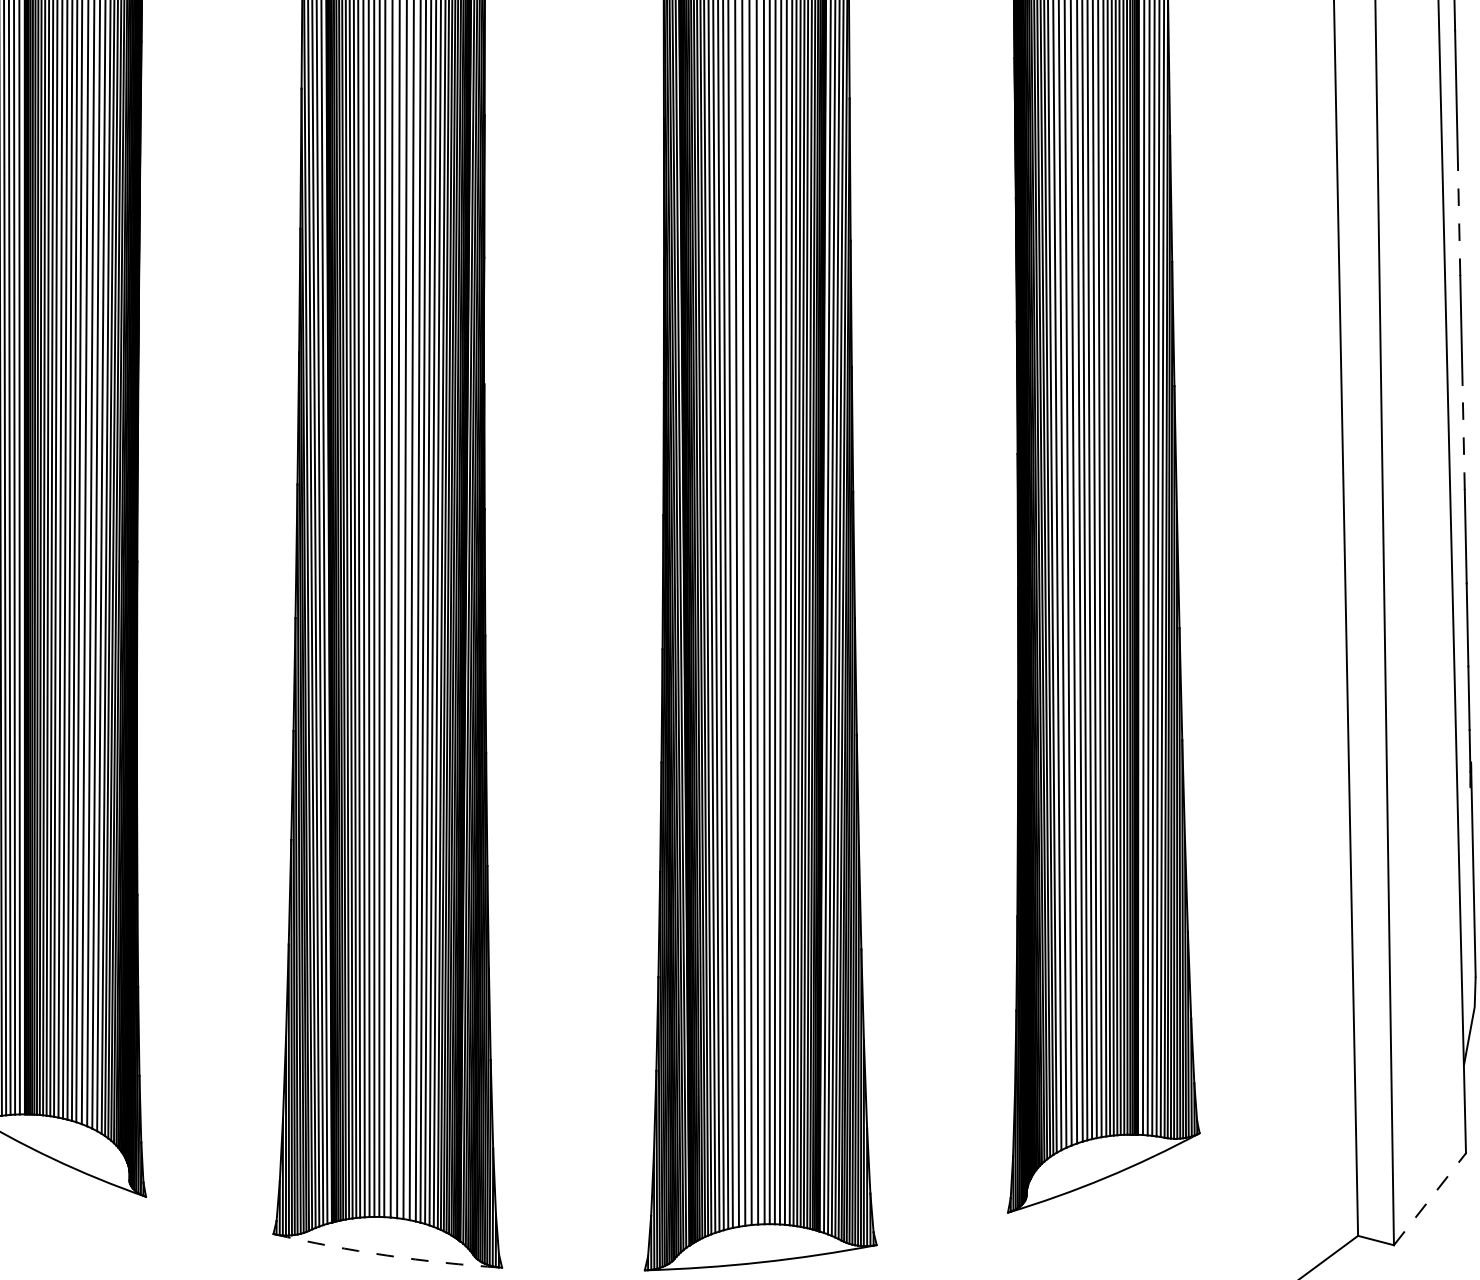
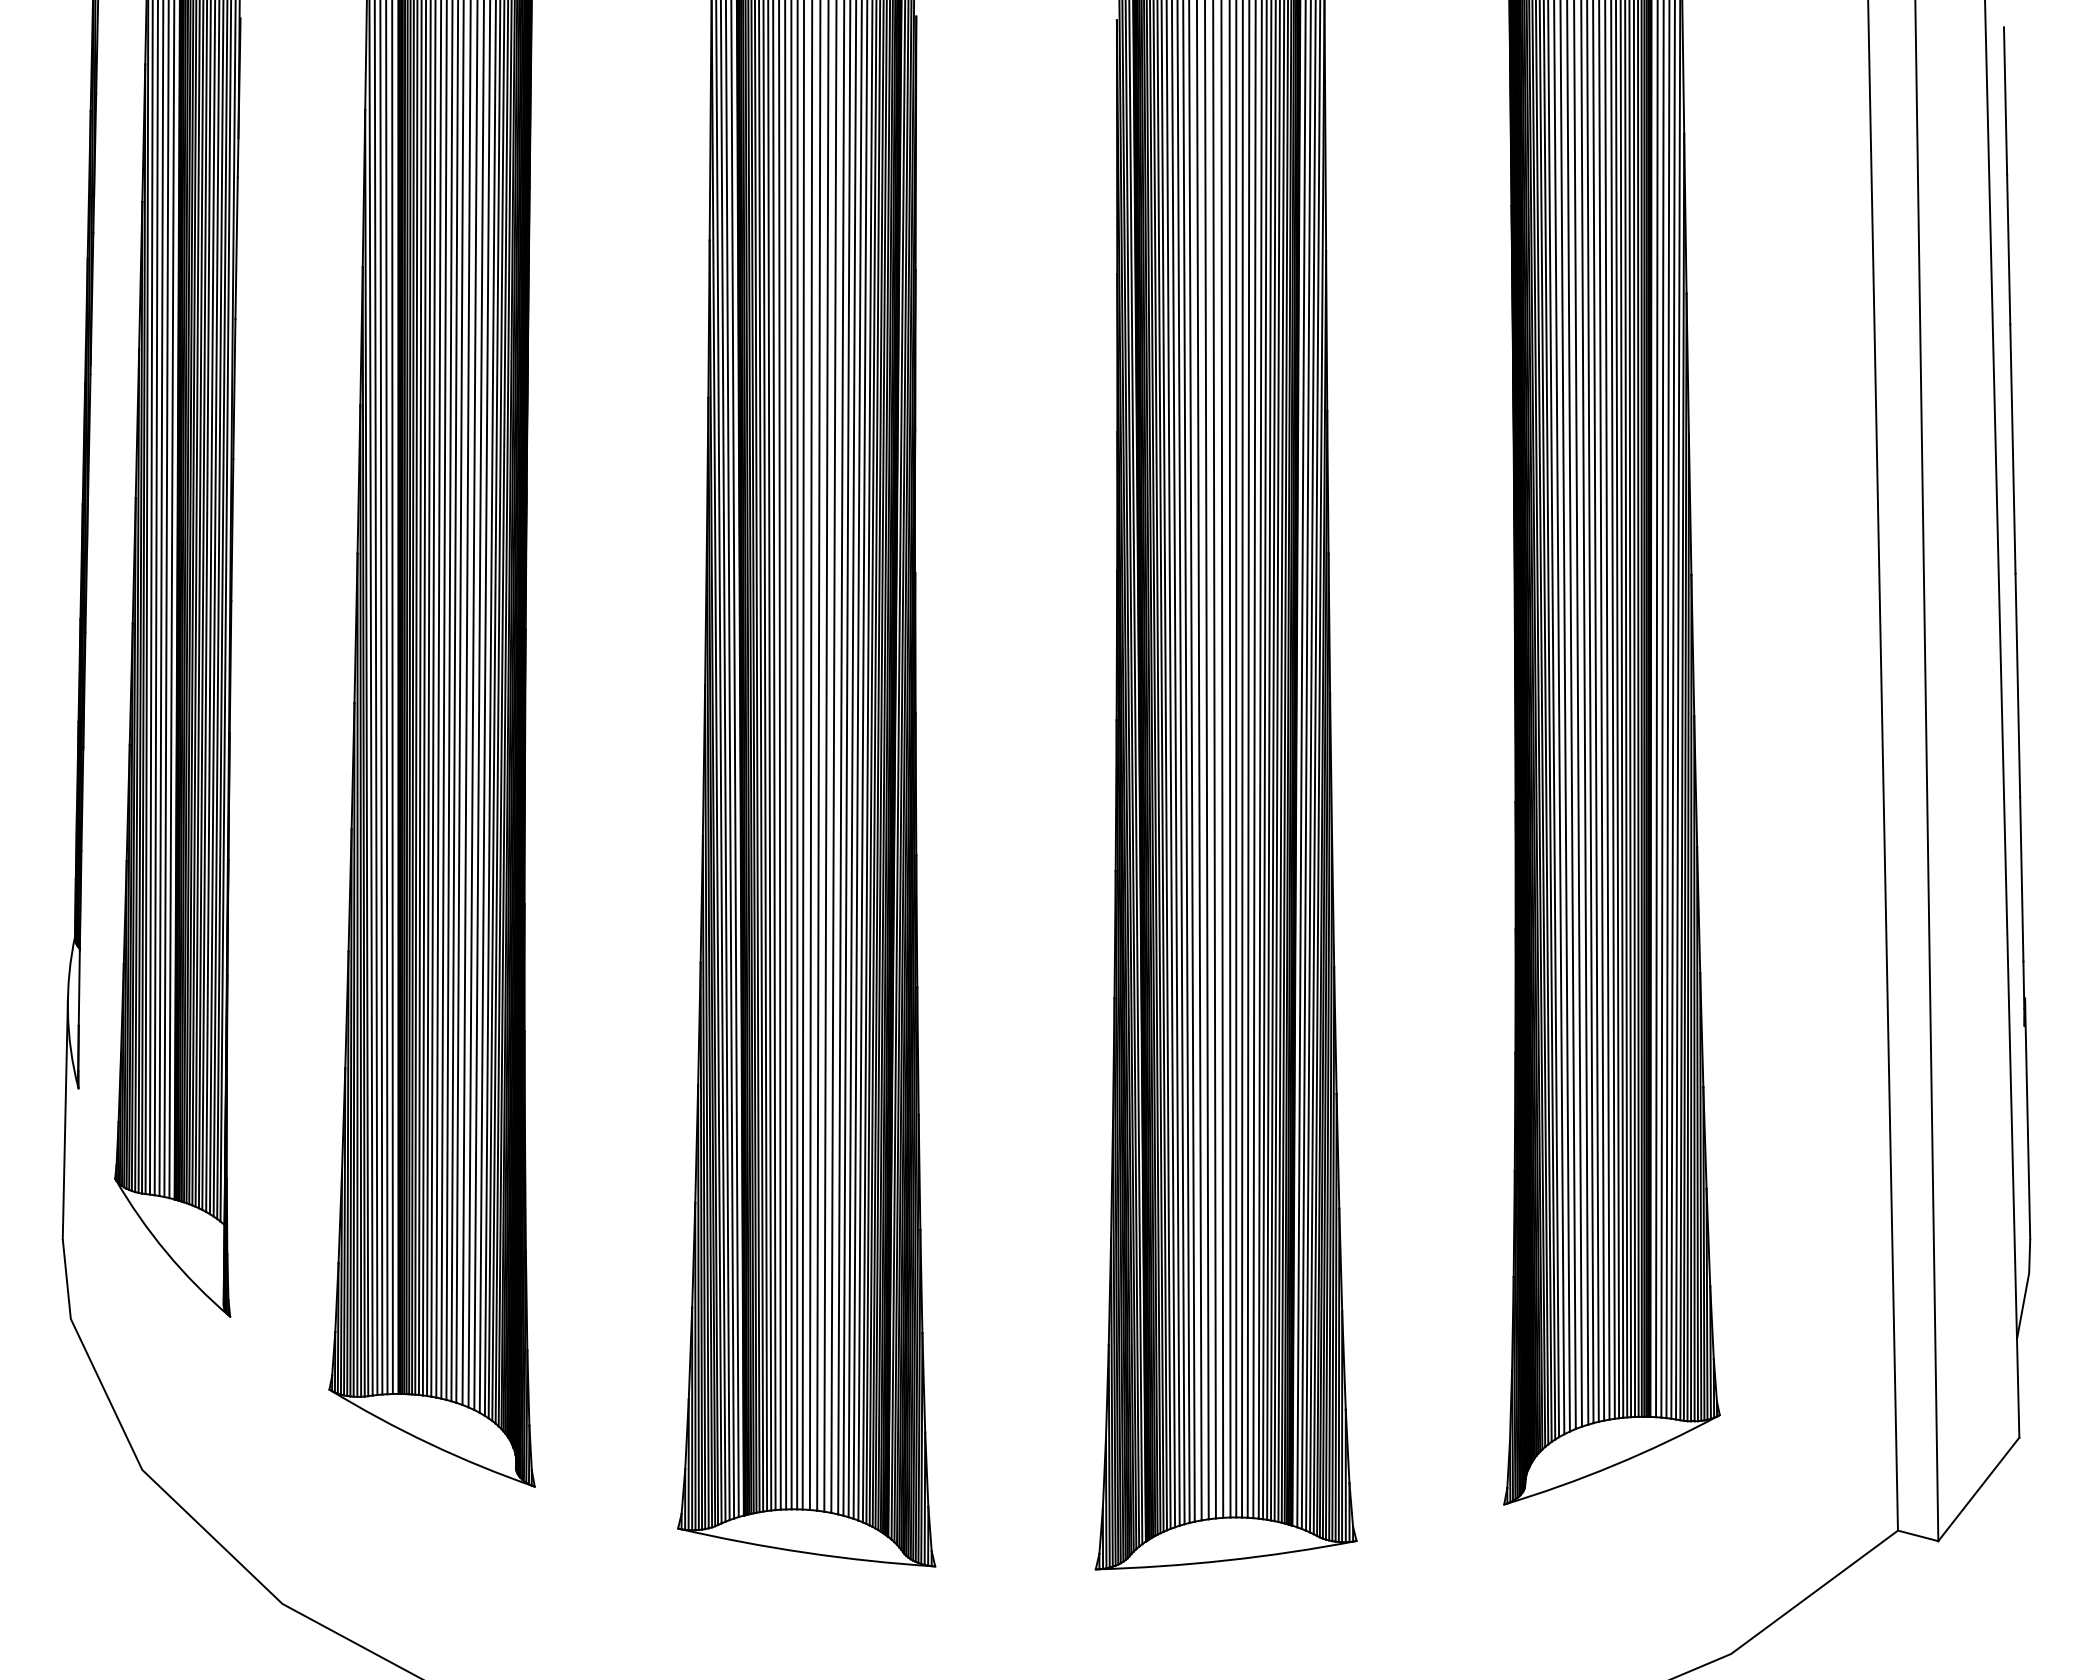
line: (1459, 219) -> (2011, 387), dashed -> solid
line: (1463, 437) -> (2016, 632), dashed -> solid
line: (1429, 1199) -> (1978, 1489), dashed -> solid
arc: (386, 1255) -> (805, 1552), dashed -> solid

